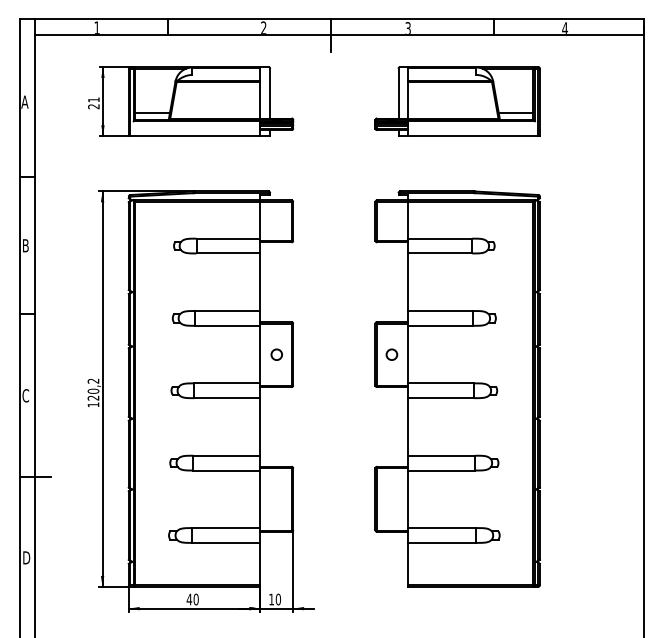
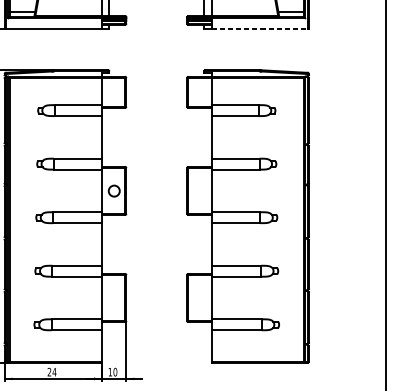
line: (473, 136) -> (259, 29), solid -> dashed
circle: (276, 354) -> (113, 190), size x1.4
circle: (391, 354) -> (199, 190), removed
text: (192, 599) -> (51, 372), 40 -> 24

